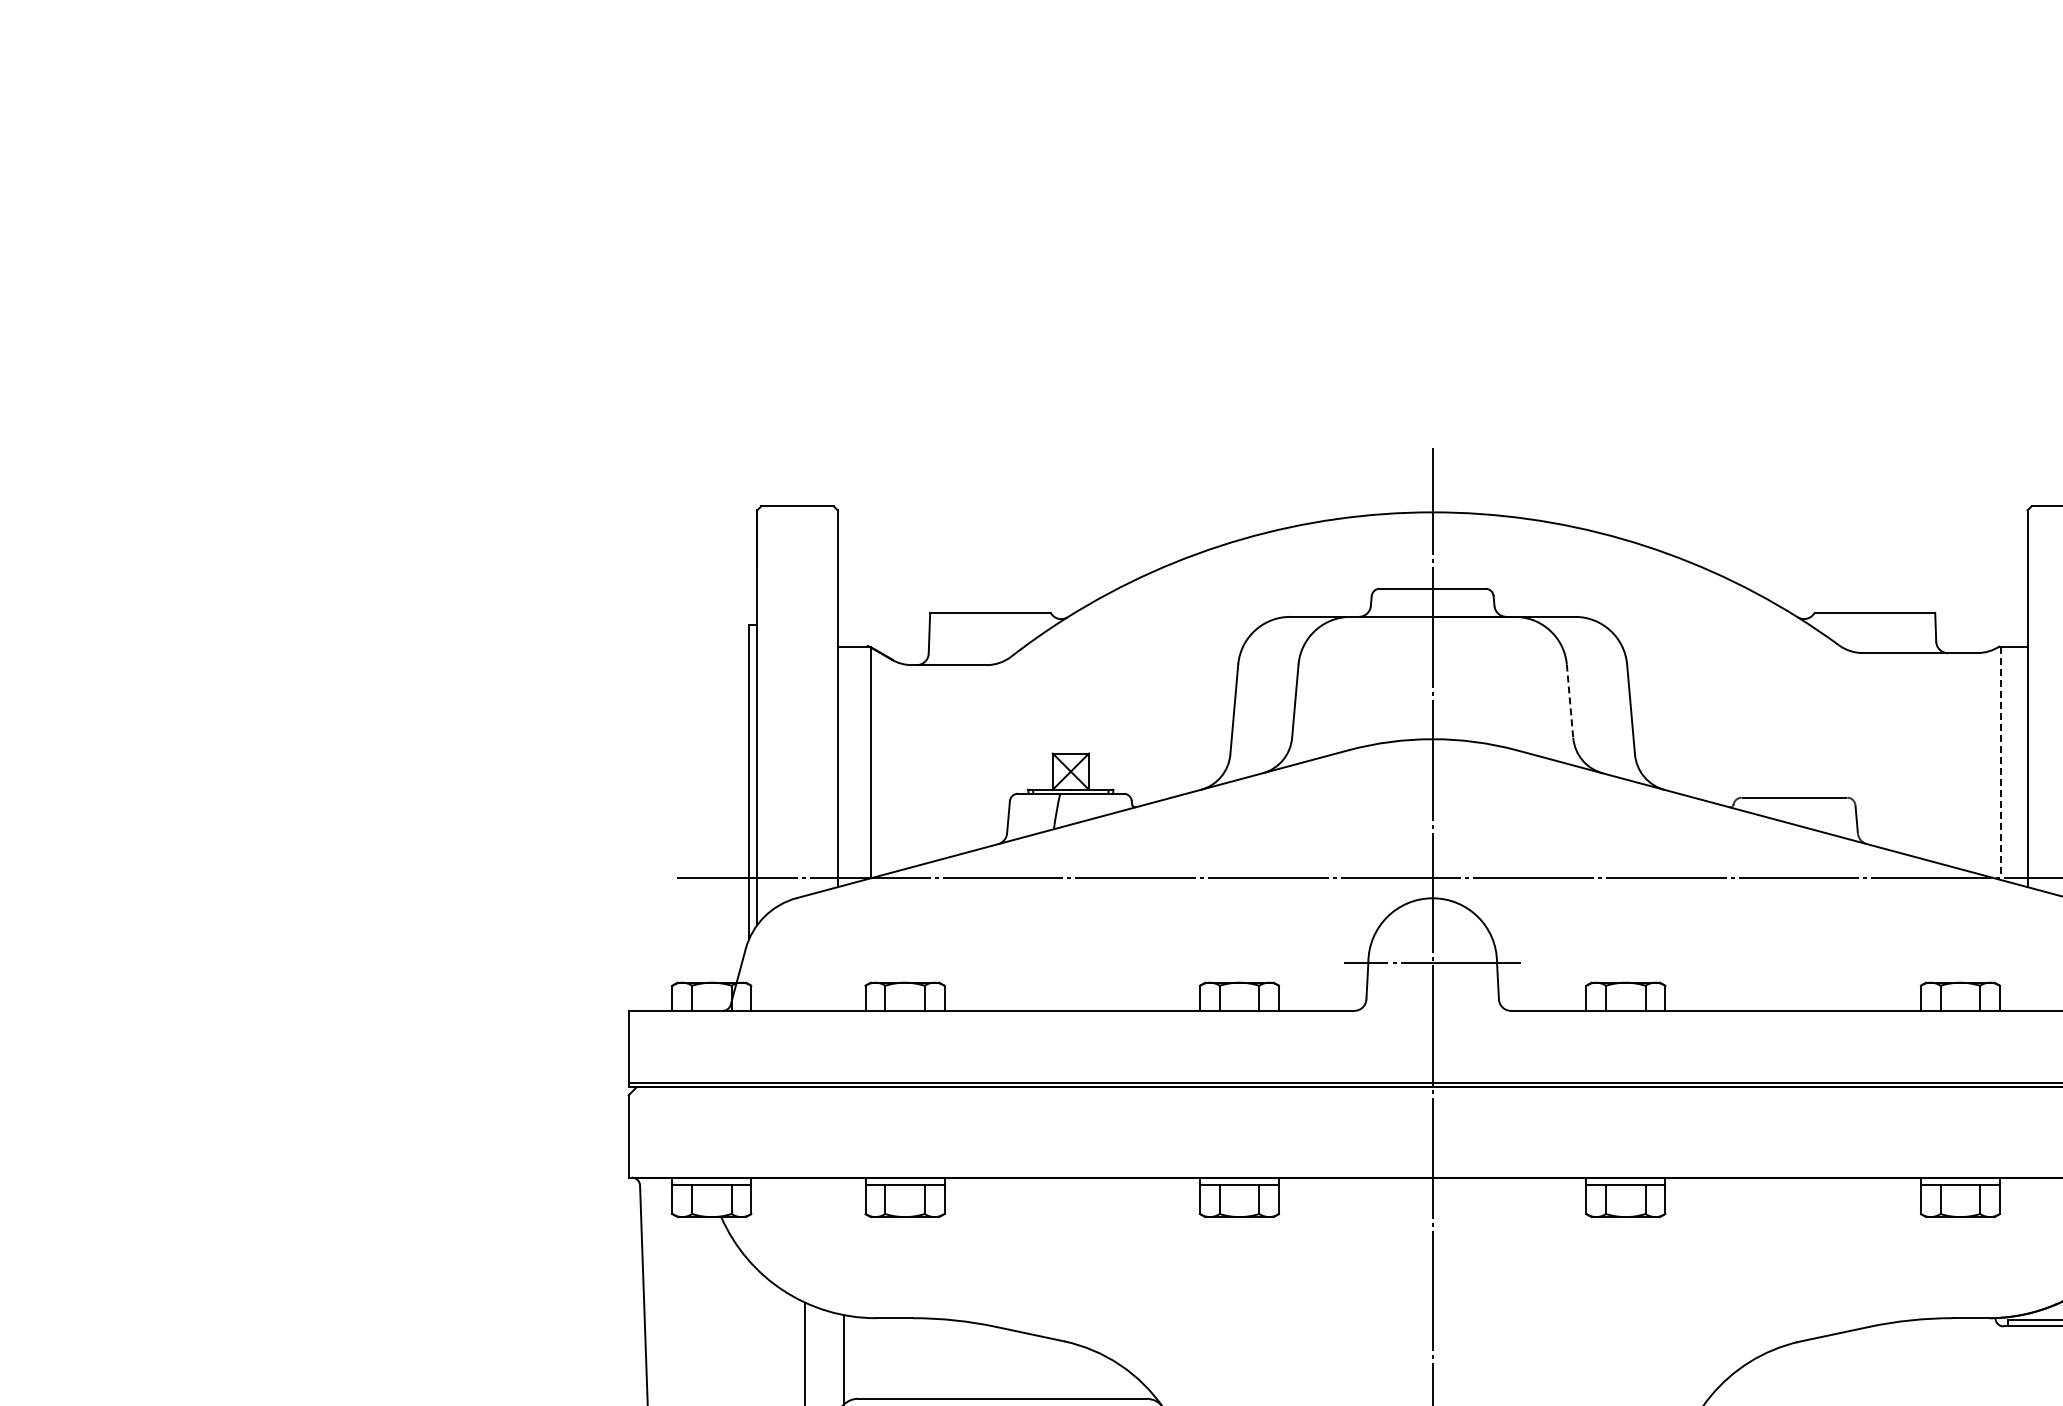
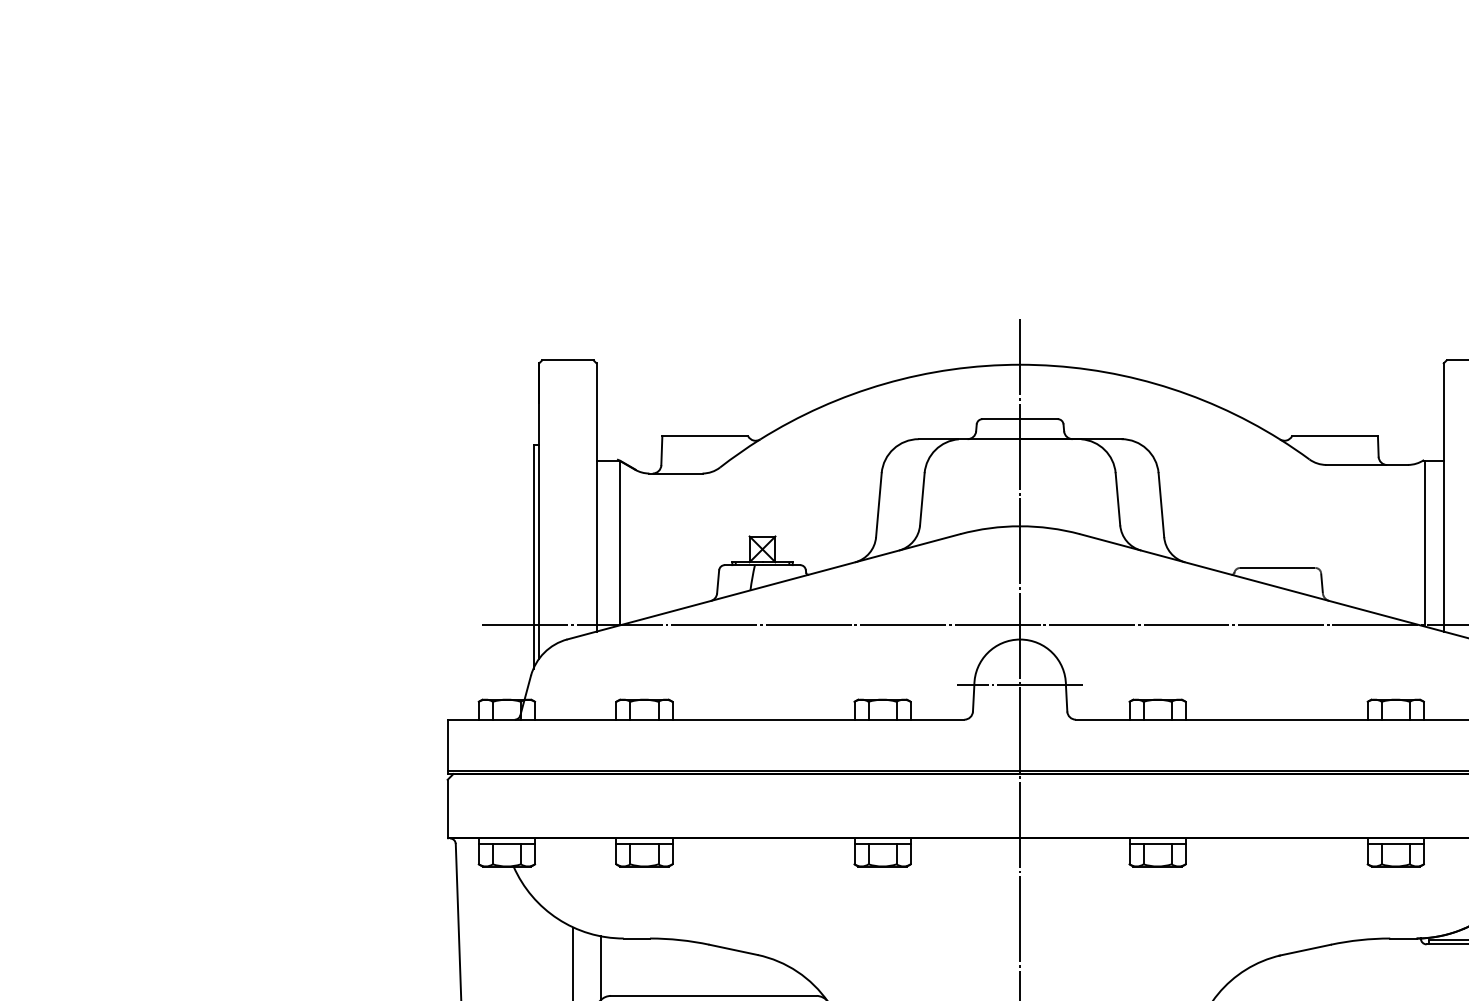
line: (1570, 701) -> (1118, 499), dashed -> solid
line: (2000, 762) -> (1424, 542), dashed -> solid

